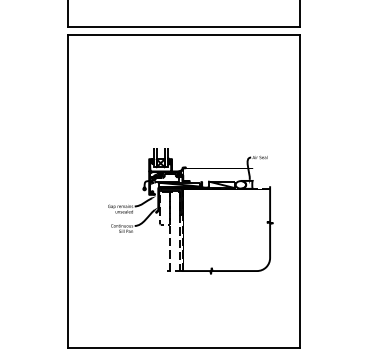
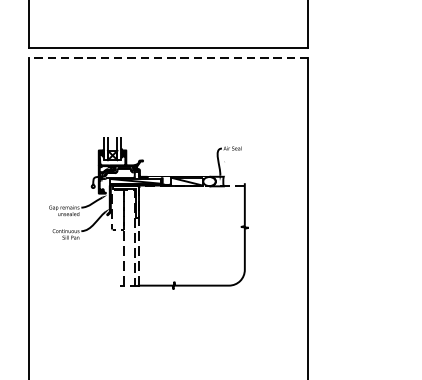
line: (184, 35) -> (169, 57), solid -> dashed
part: (190, 211) -> (148, 213), moved

